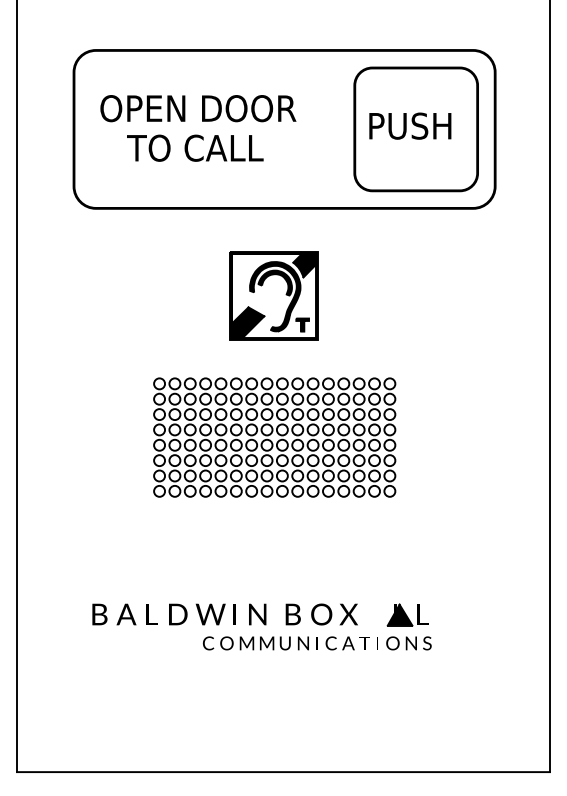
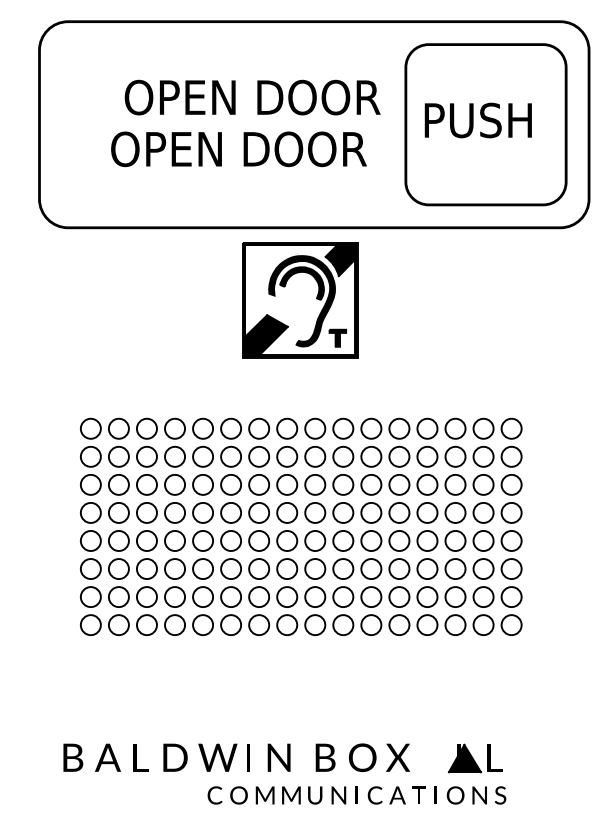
text: (198, 108) -> (252, 97), moved
text: (225, 147) -> (237, 148), TO CALL -> OPEN DOOR
part: (273, 295) -> (299, 299), moved
part: (274, 437) -> (301, 526), size x1.4

